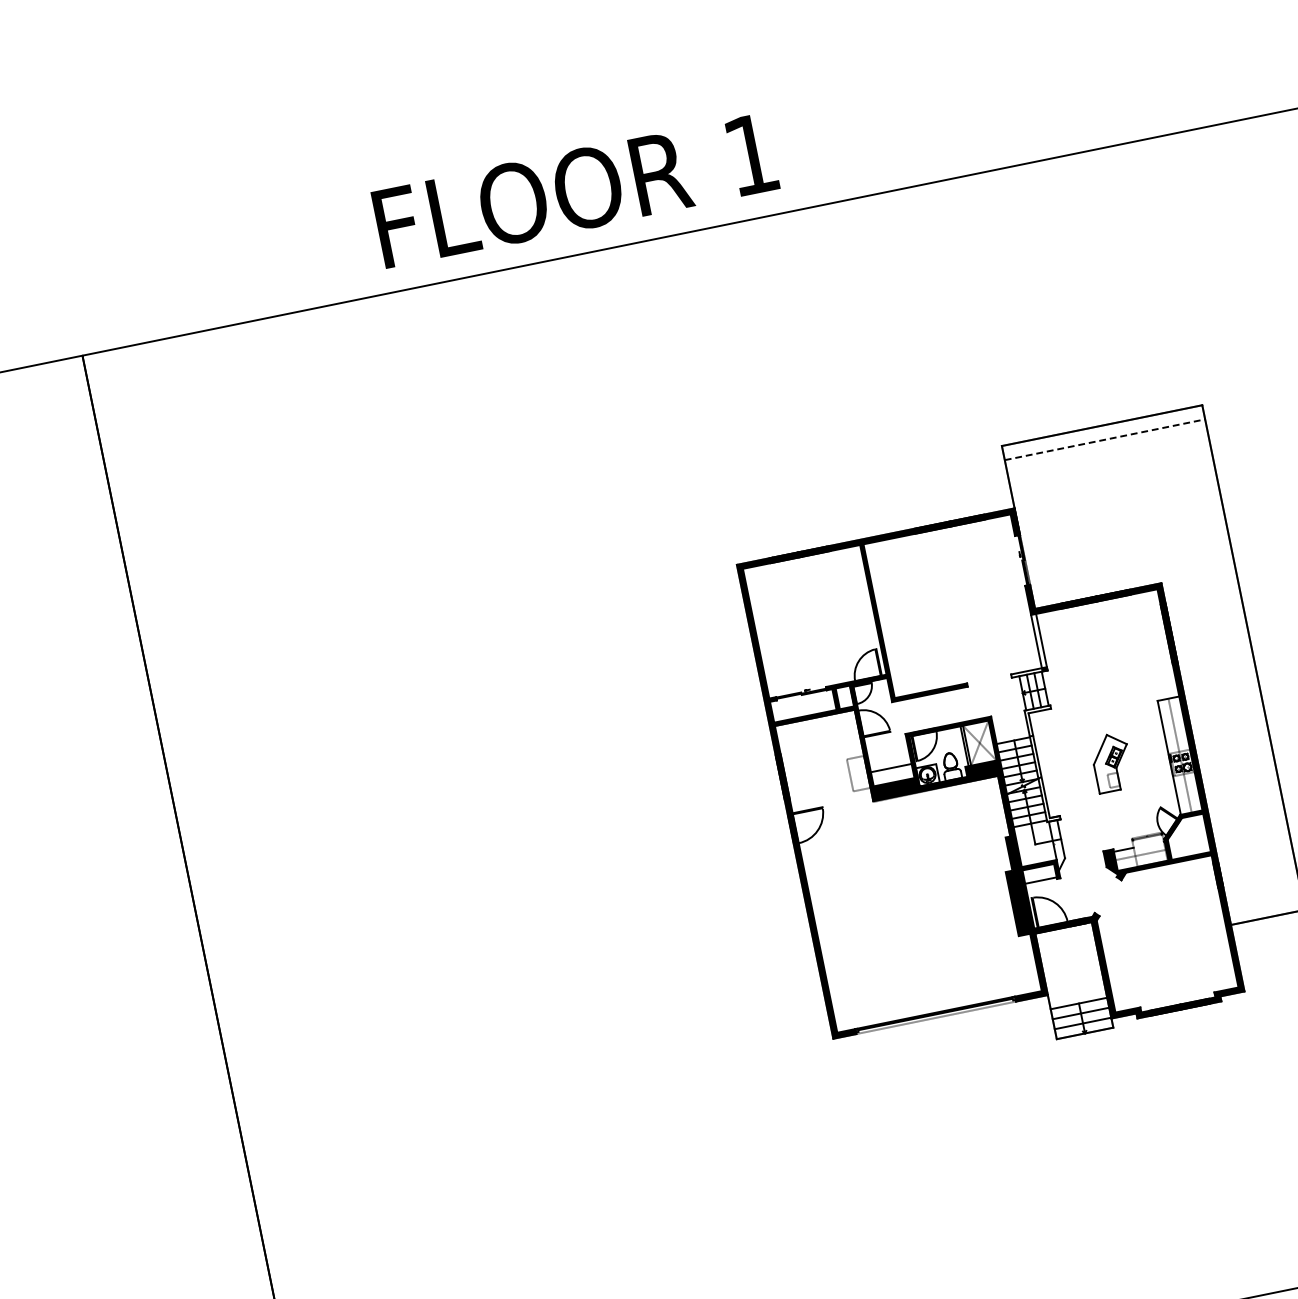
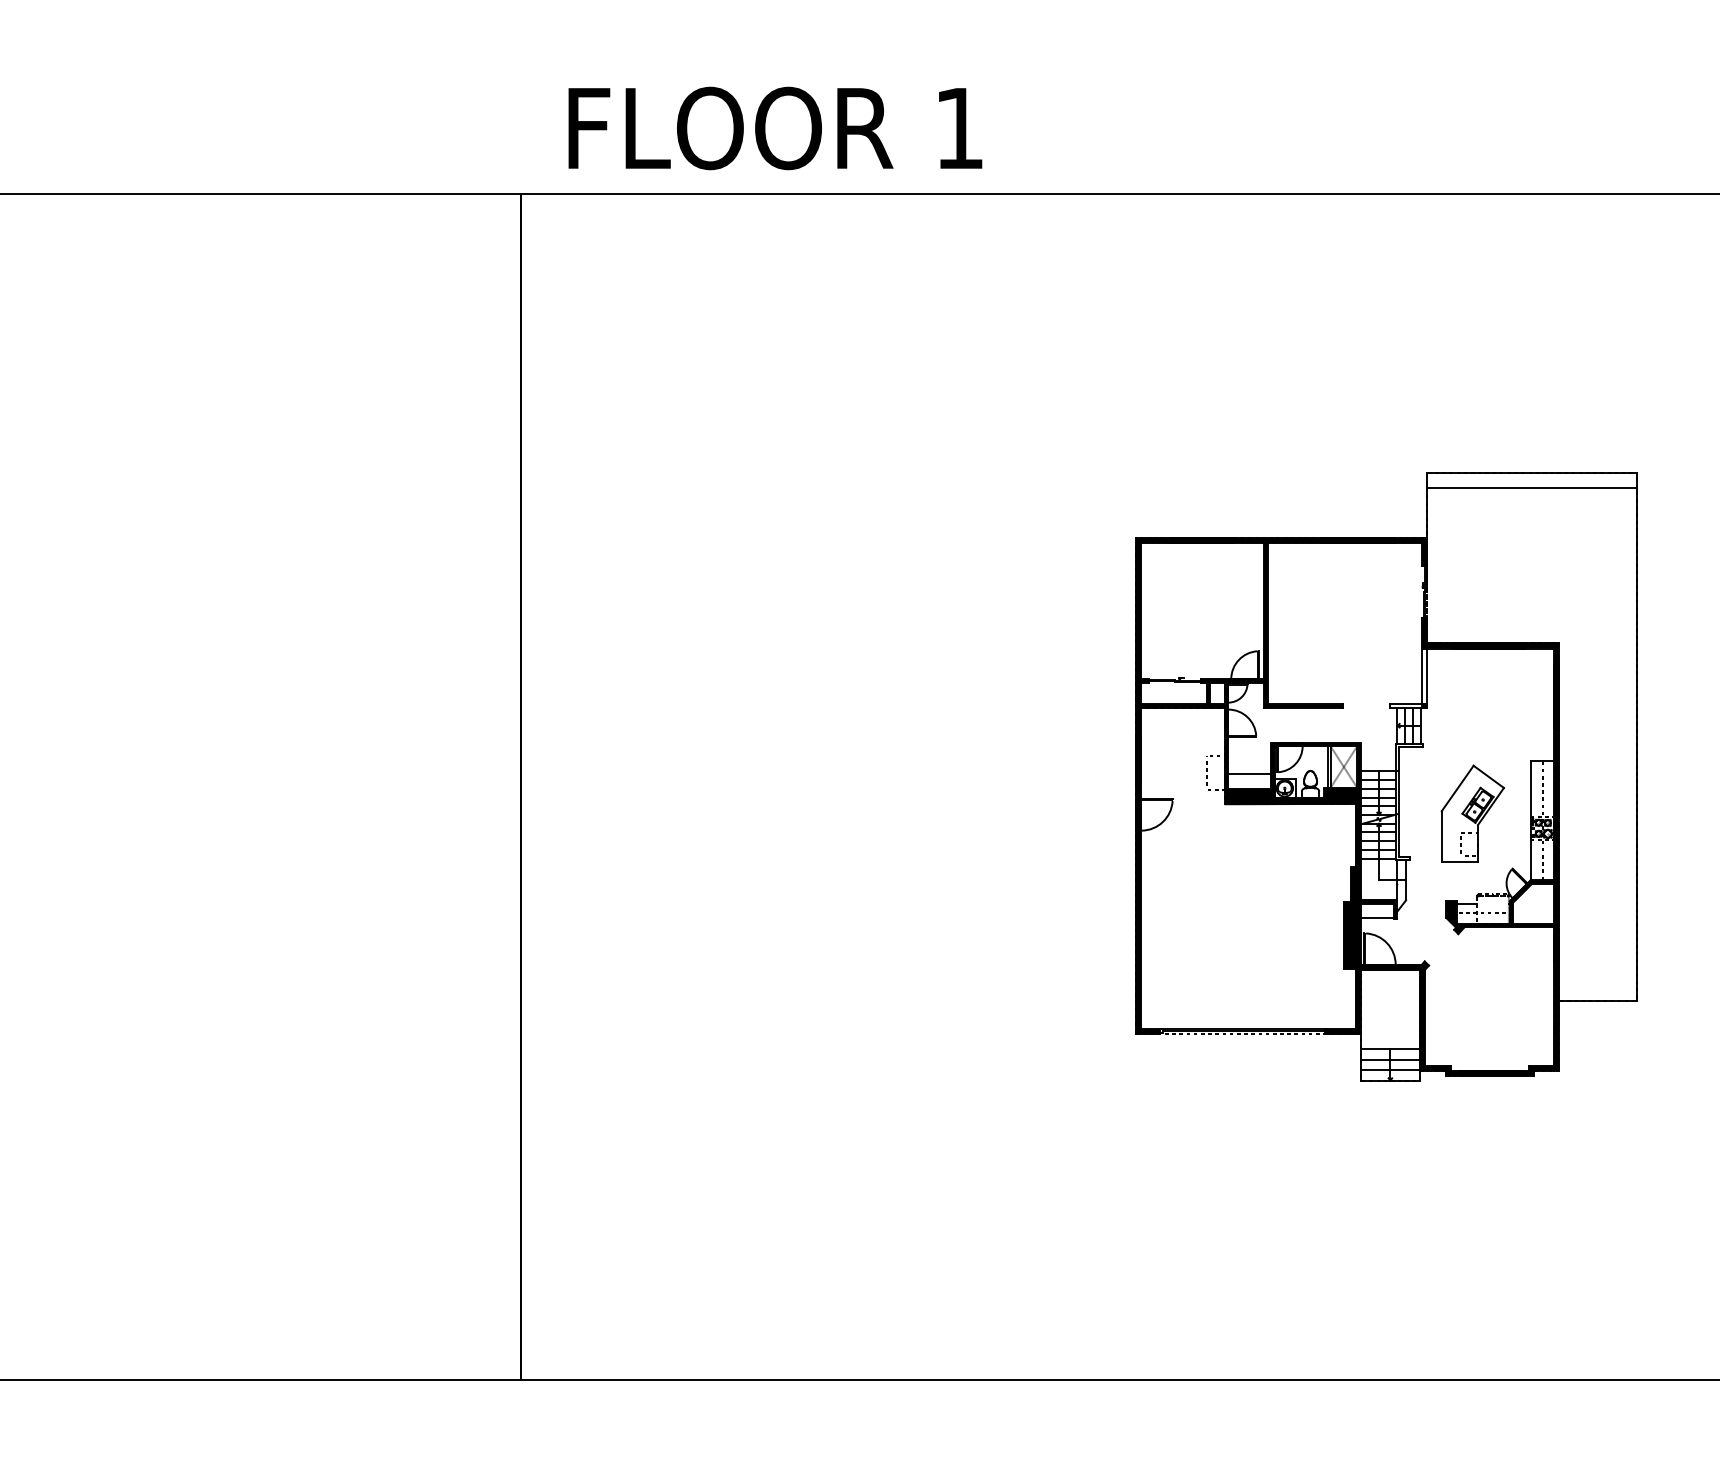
text: (575, 190) -> (775, 128), moved
line: (1104, 439) -> (1531, 487), dashed -> solid
part: (1111, 762) -> (1472, 813), size x1.67

